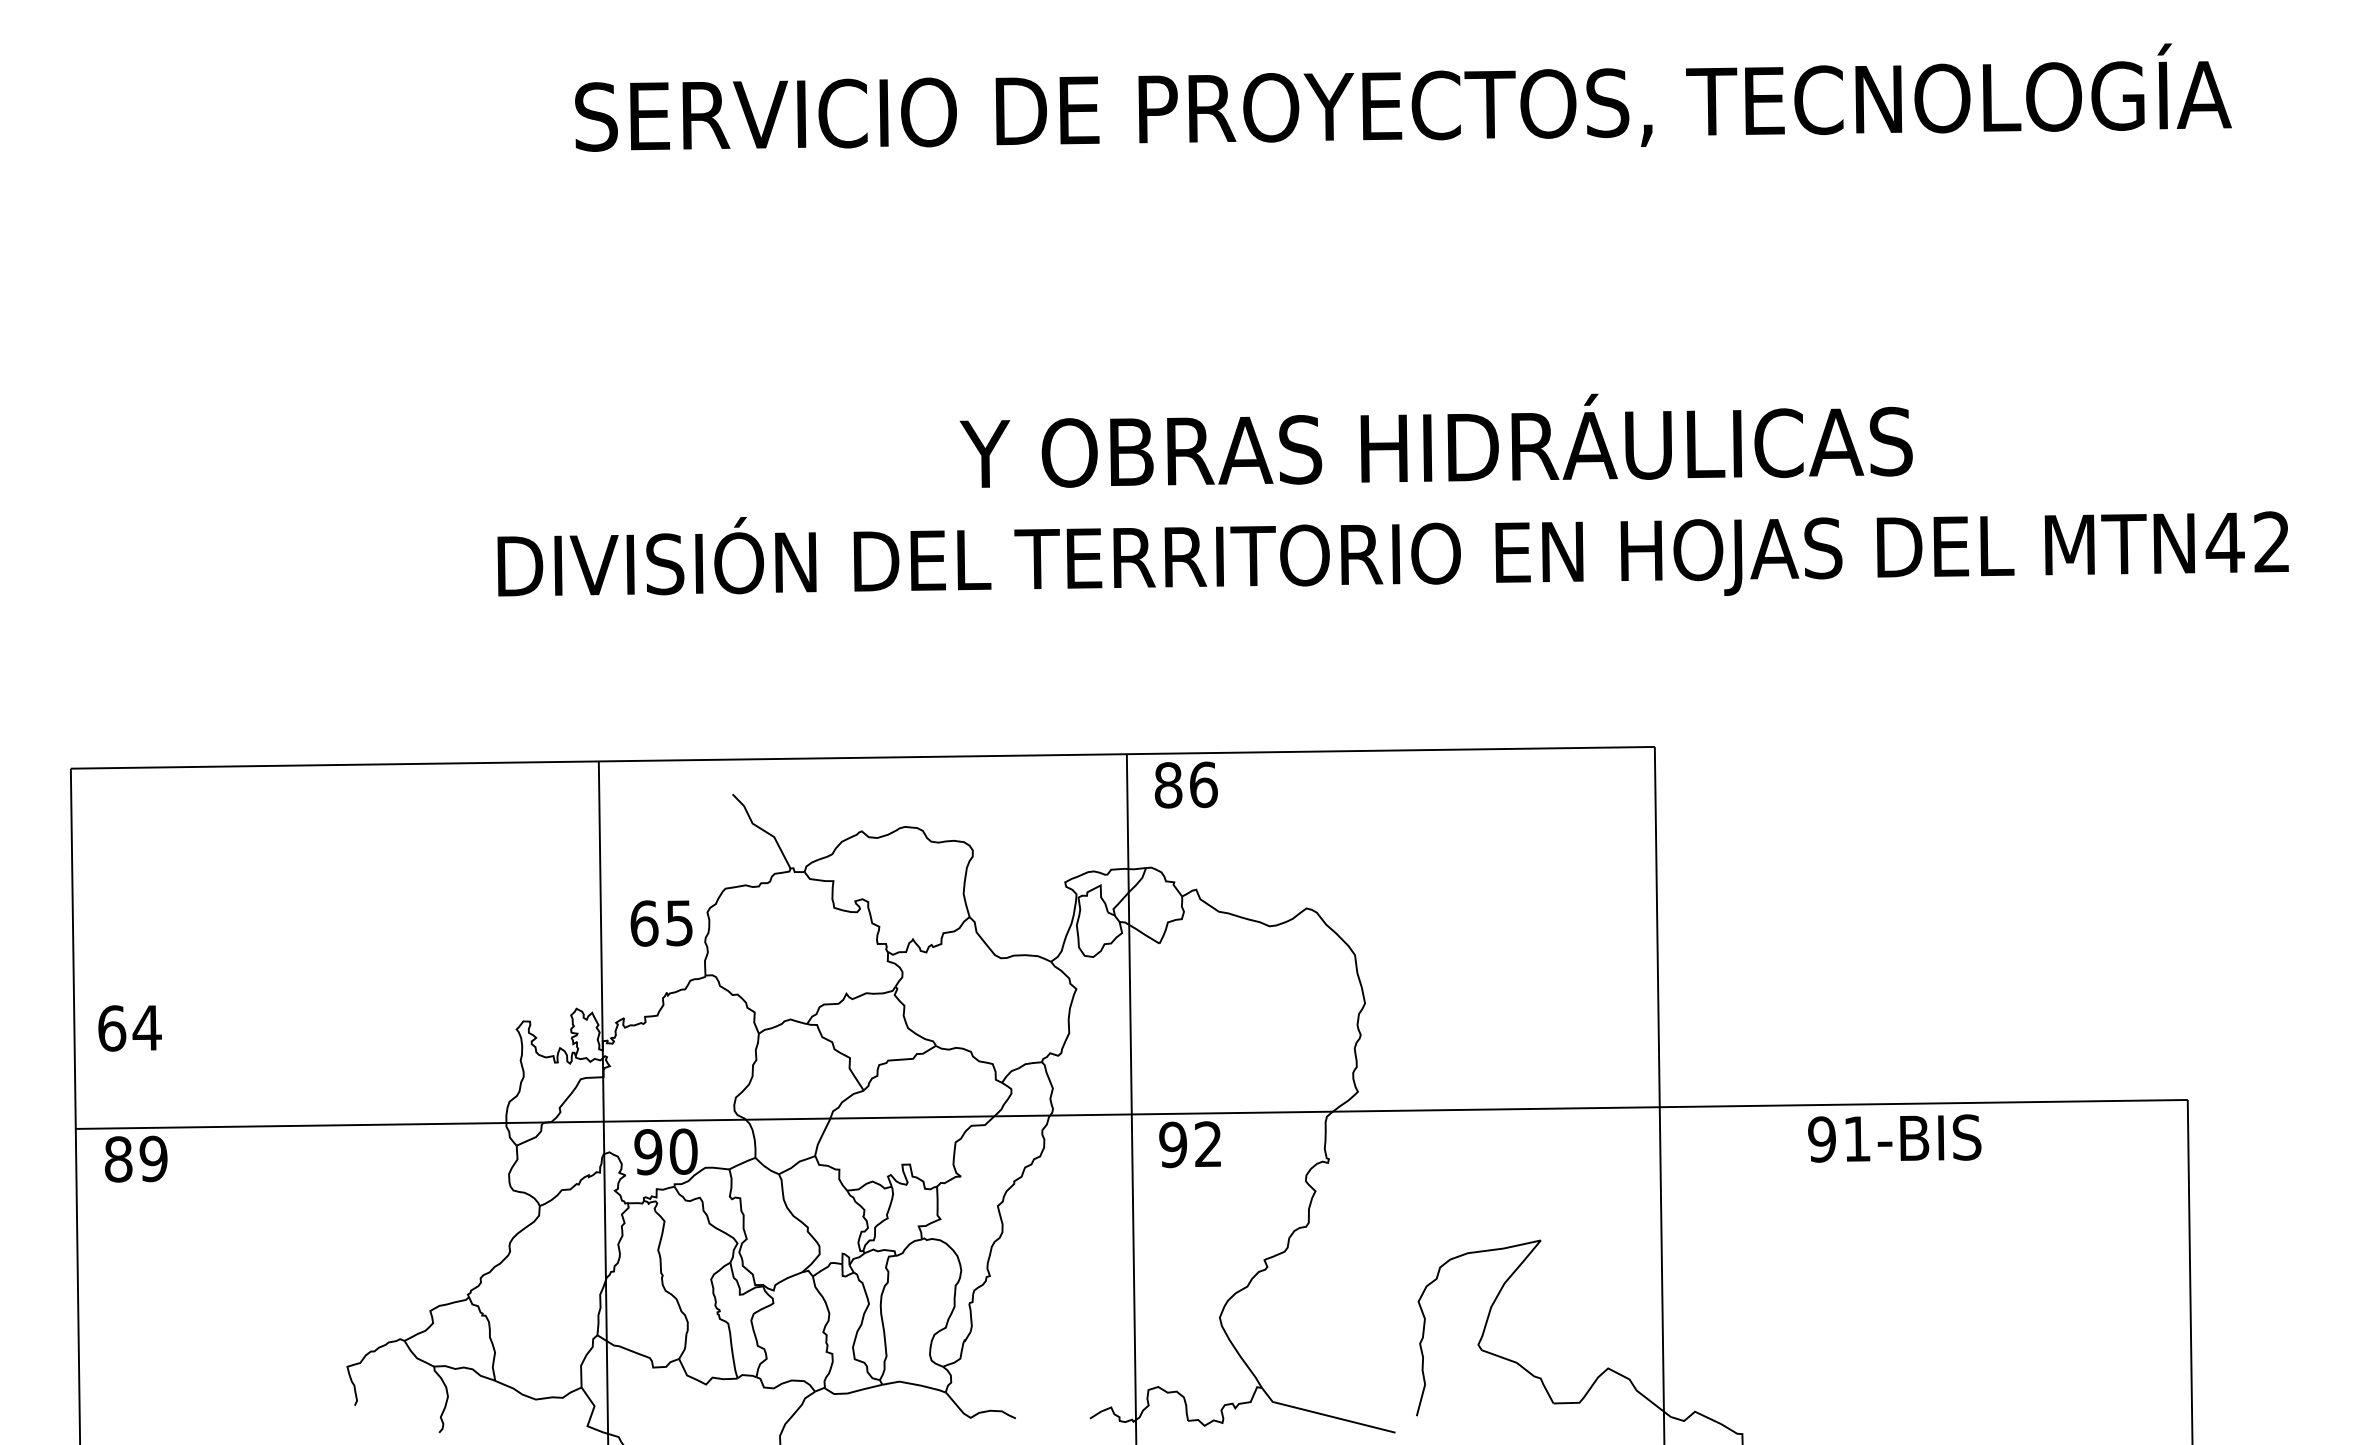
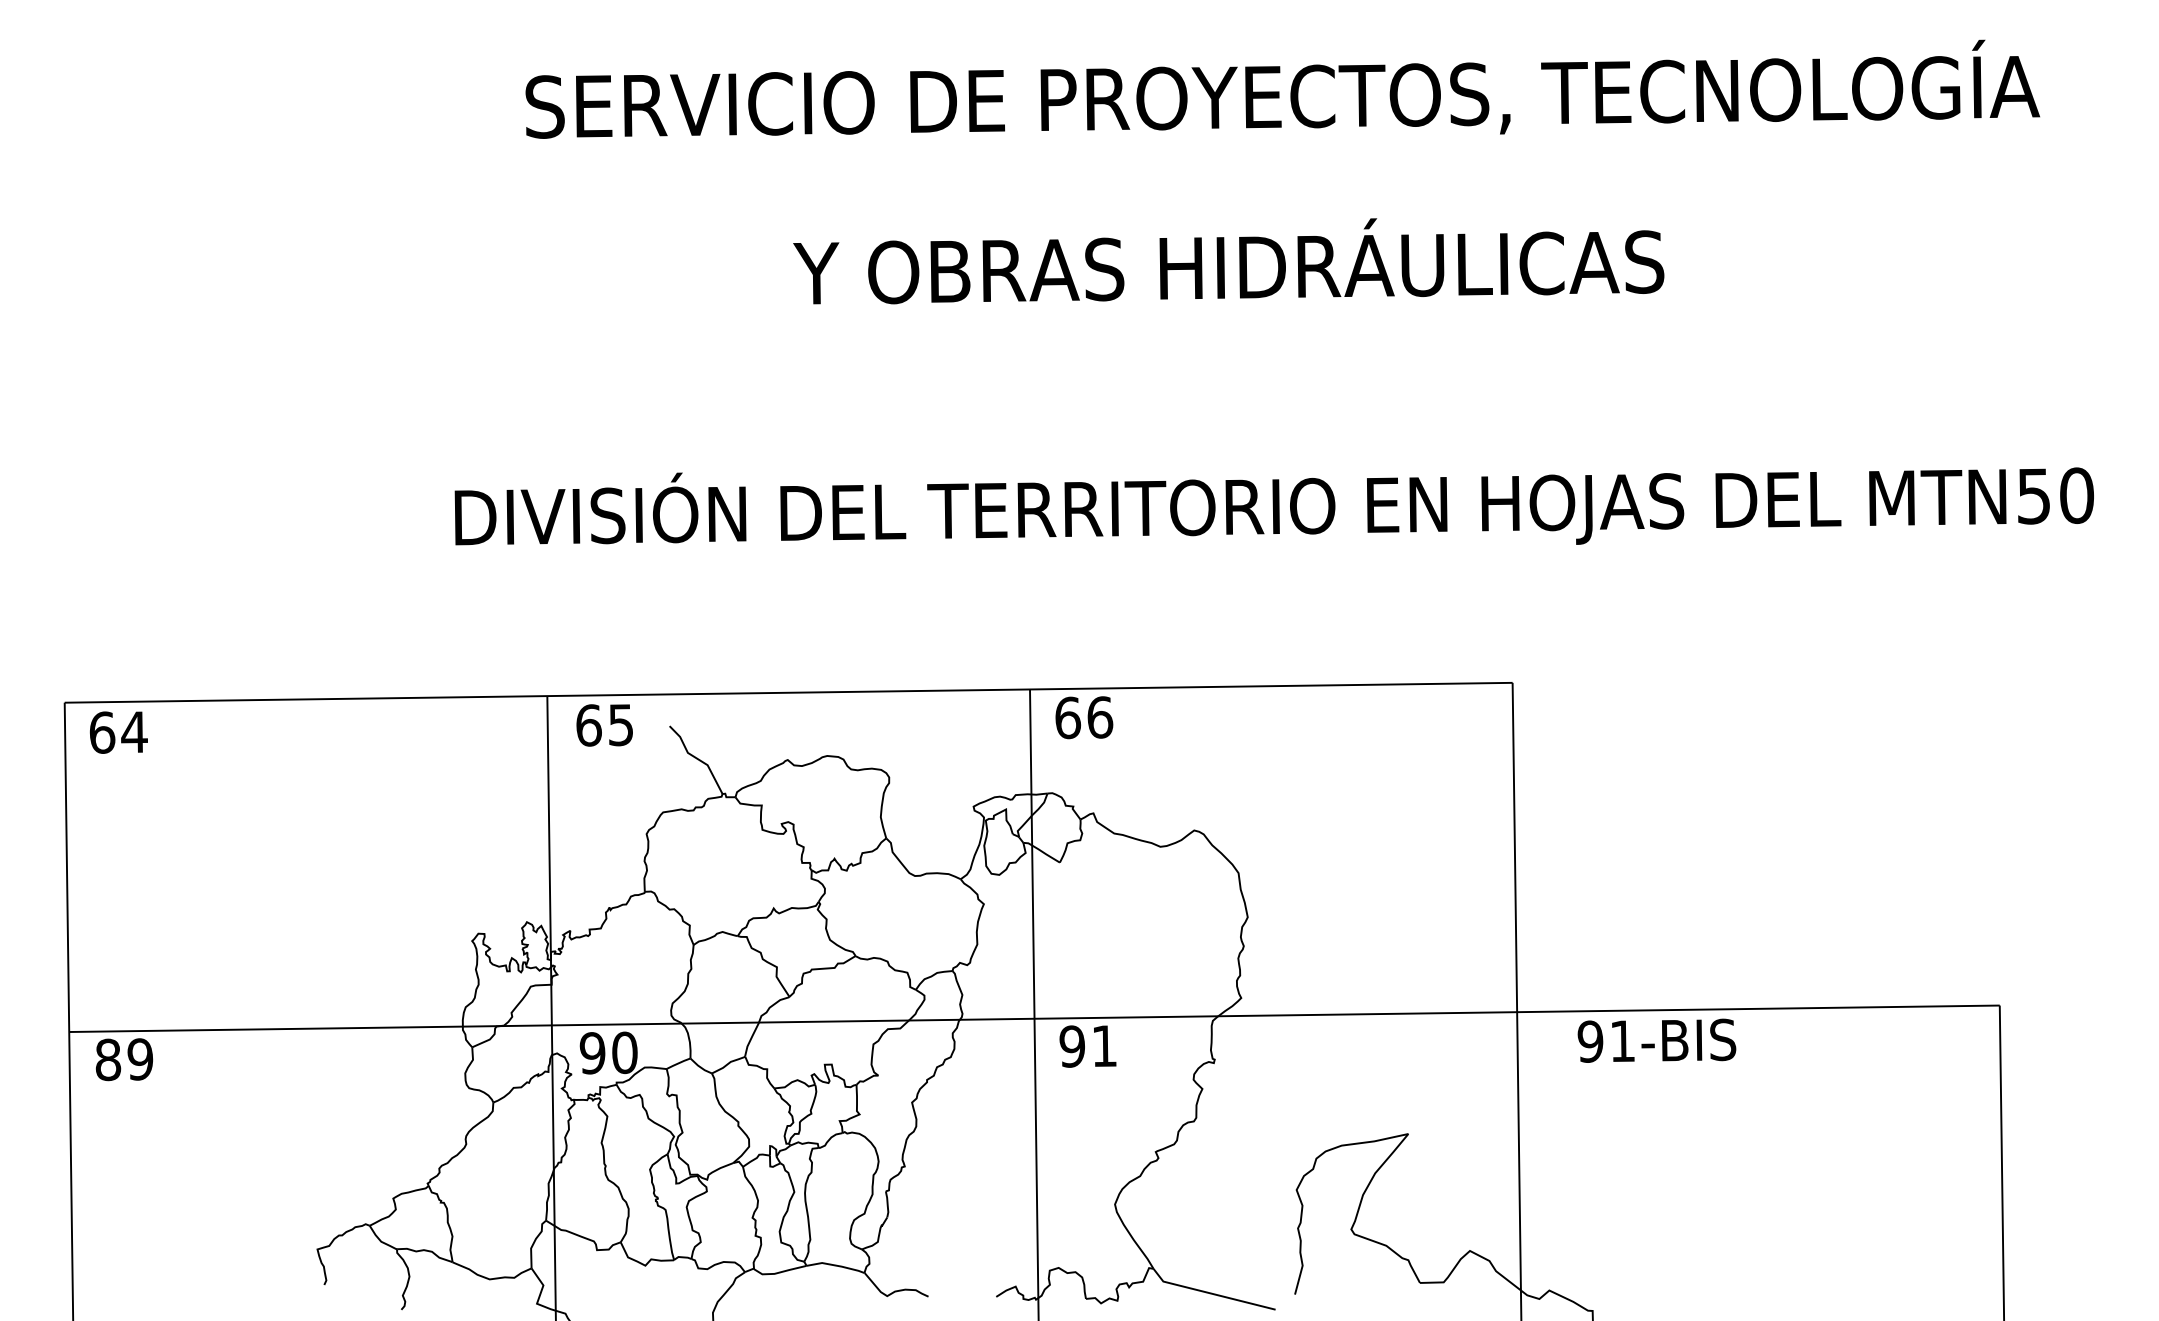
text: (1435, 440) -> (1228, 261), moved
text: (2247, 542) -> (2054, 495), MTN42 -> MTN50
text: (1168, 785) -> (1068, 718), 86 -> 66
text: (661, 923) -> (604, 725), moved
text: (129, 1028) -> (118, 732), moved
text: (1894, 1138) -> (1656, 1040), moved
text: (1208, 1143) -> (1104, 1045), 92 -> 91

